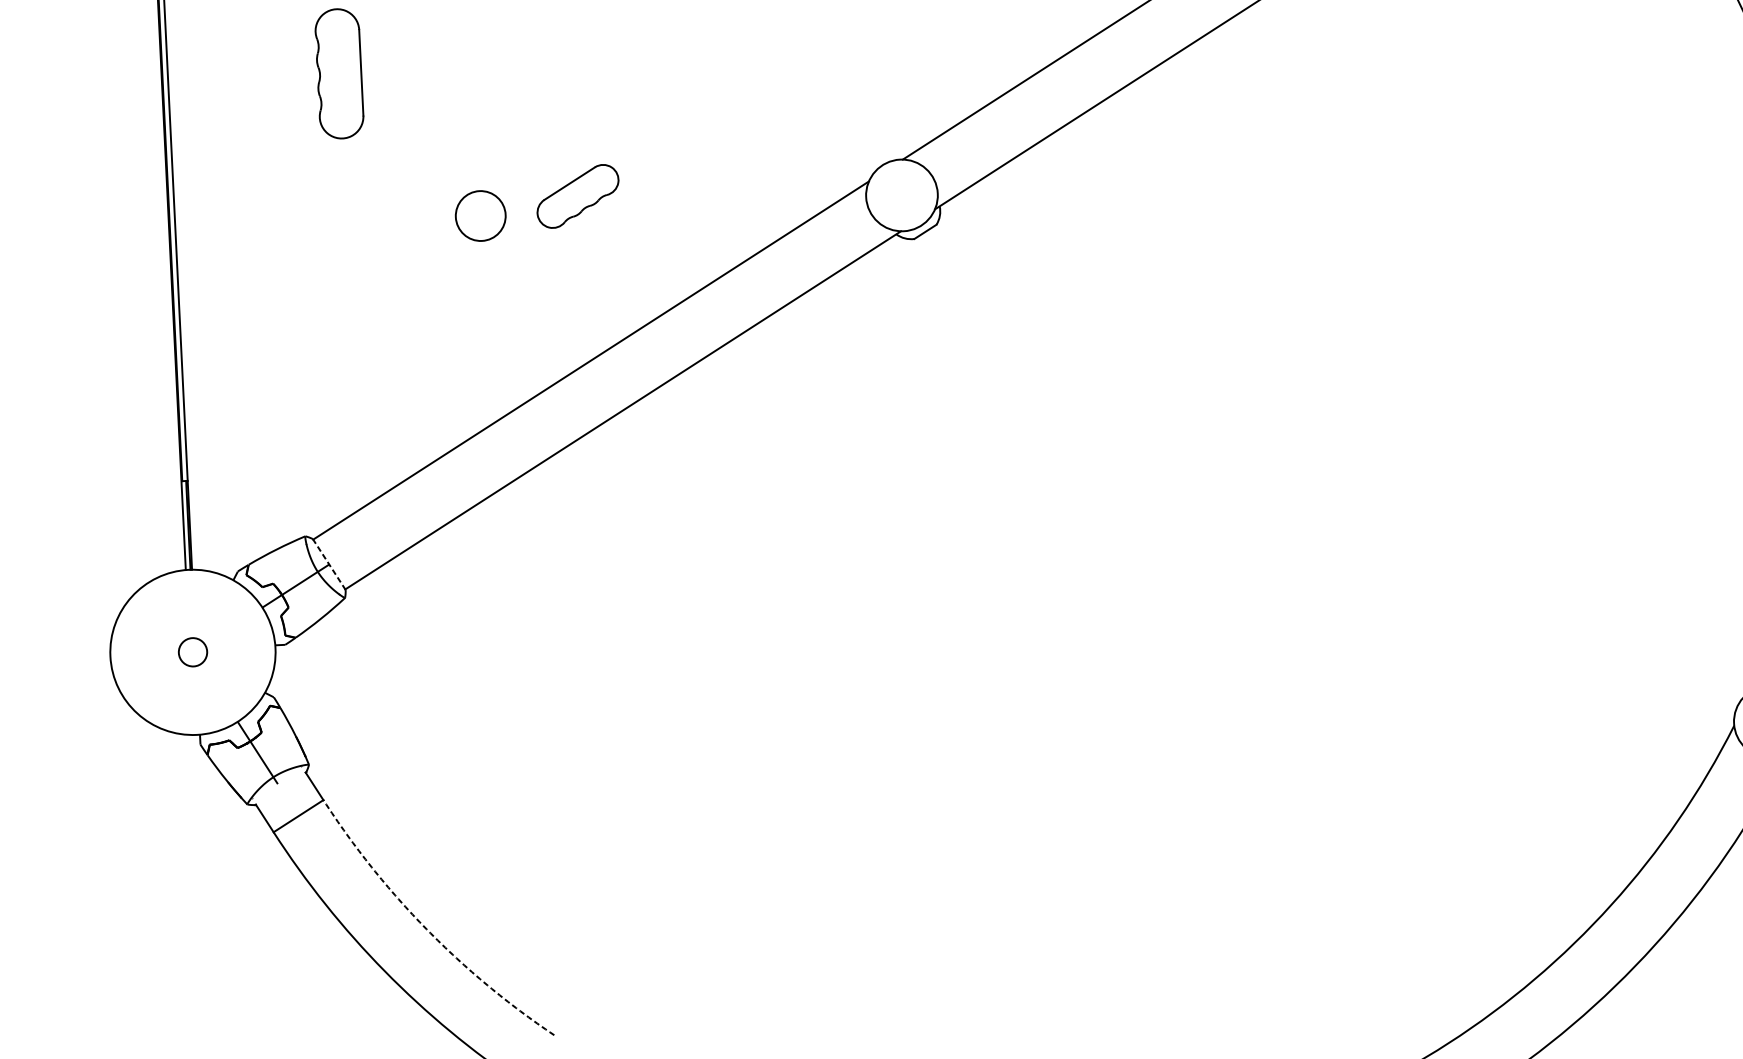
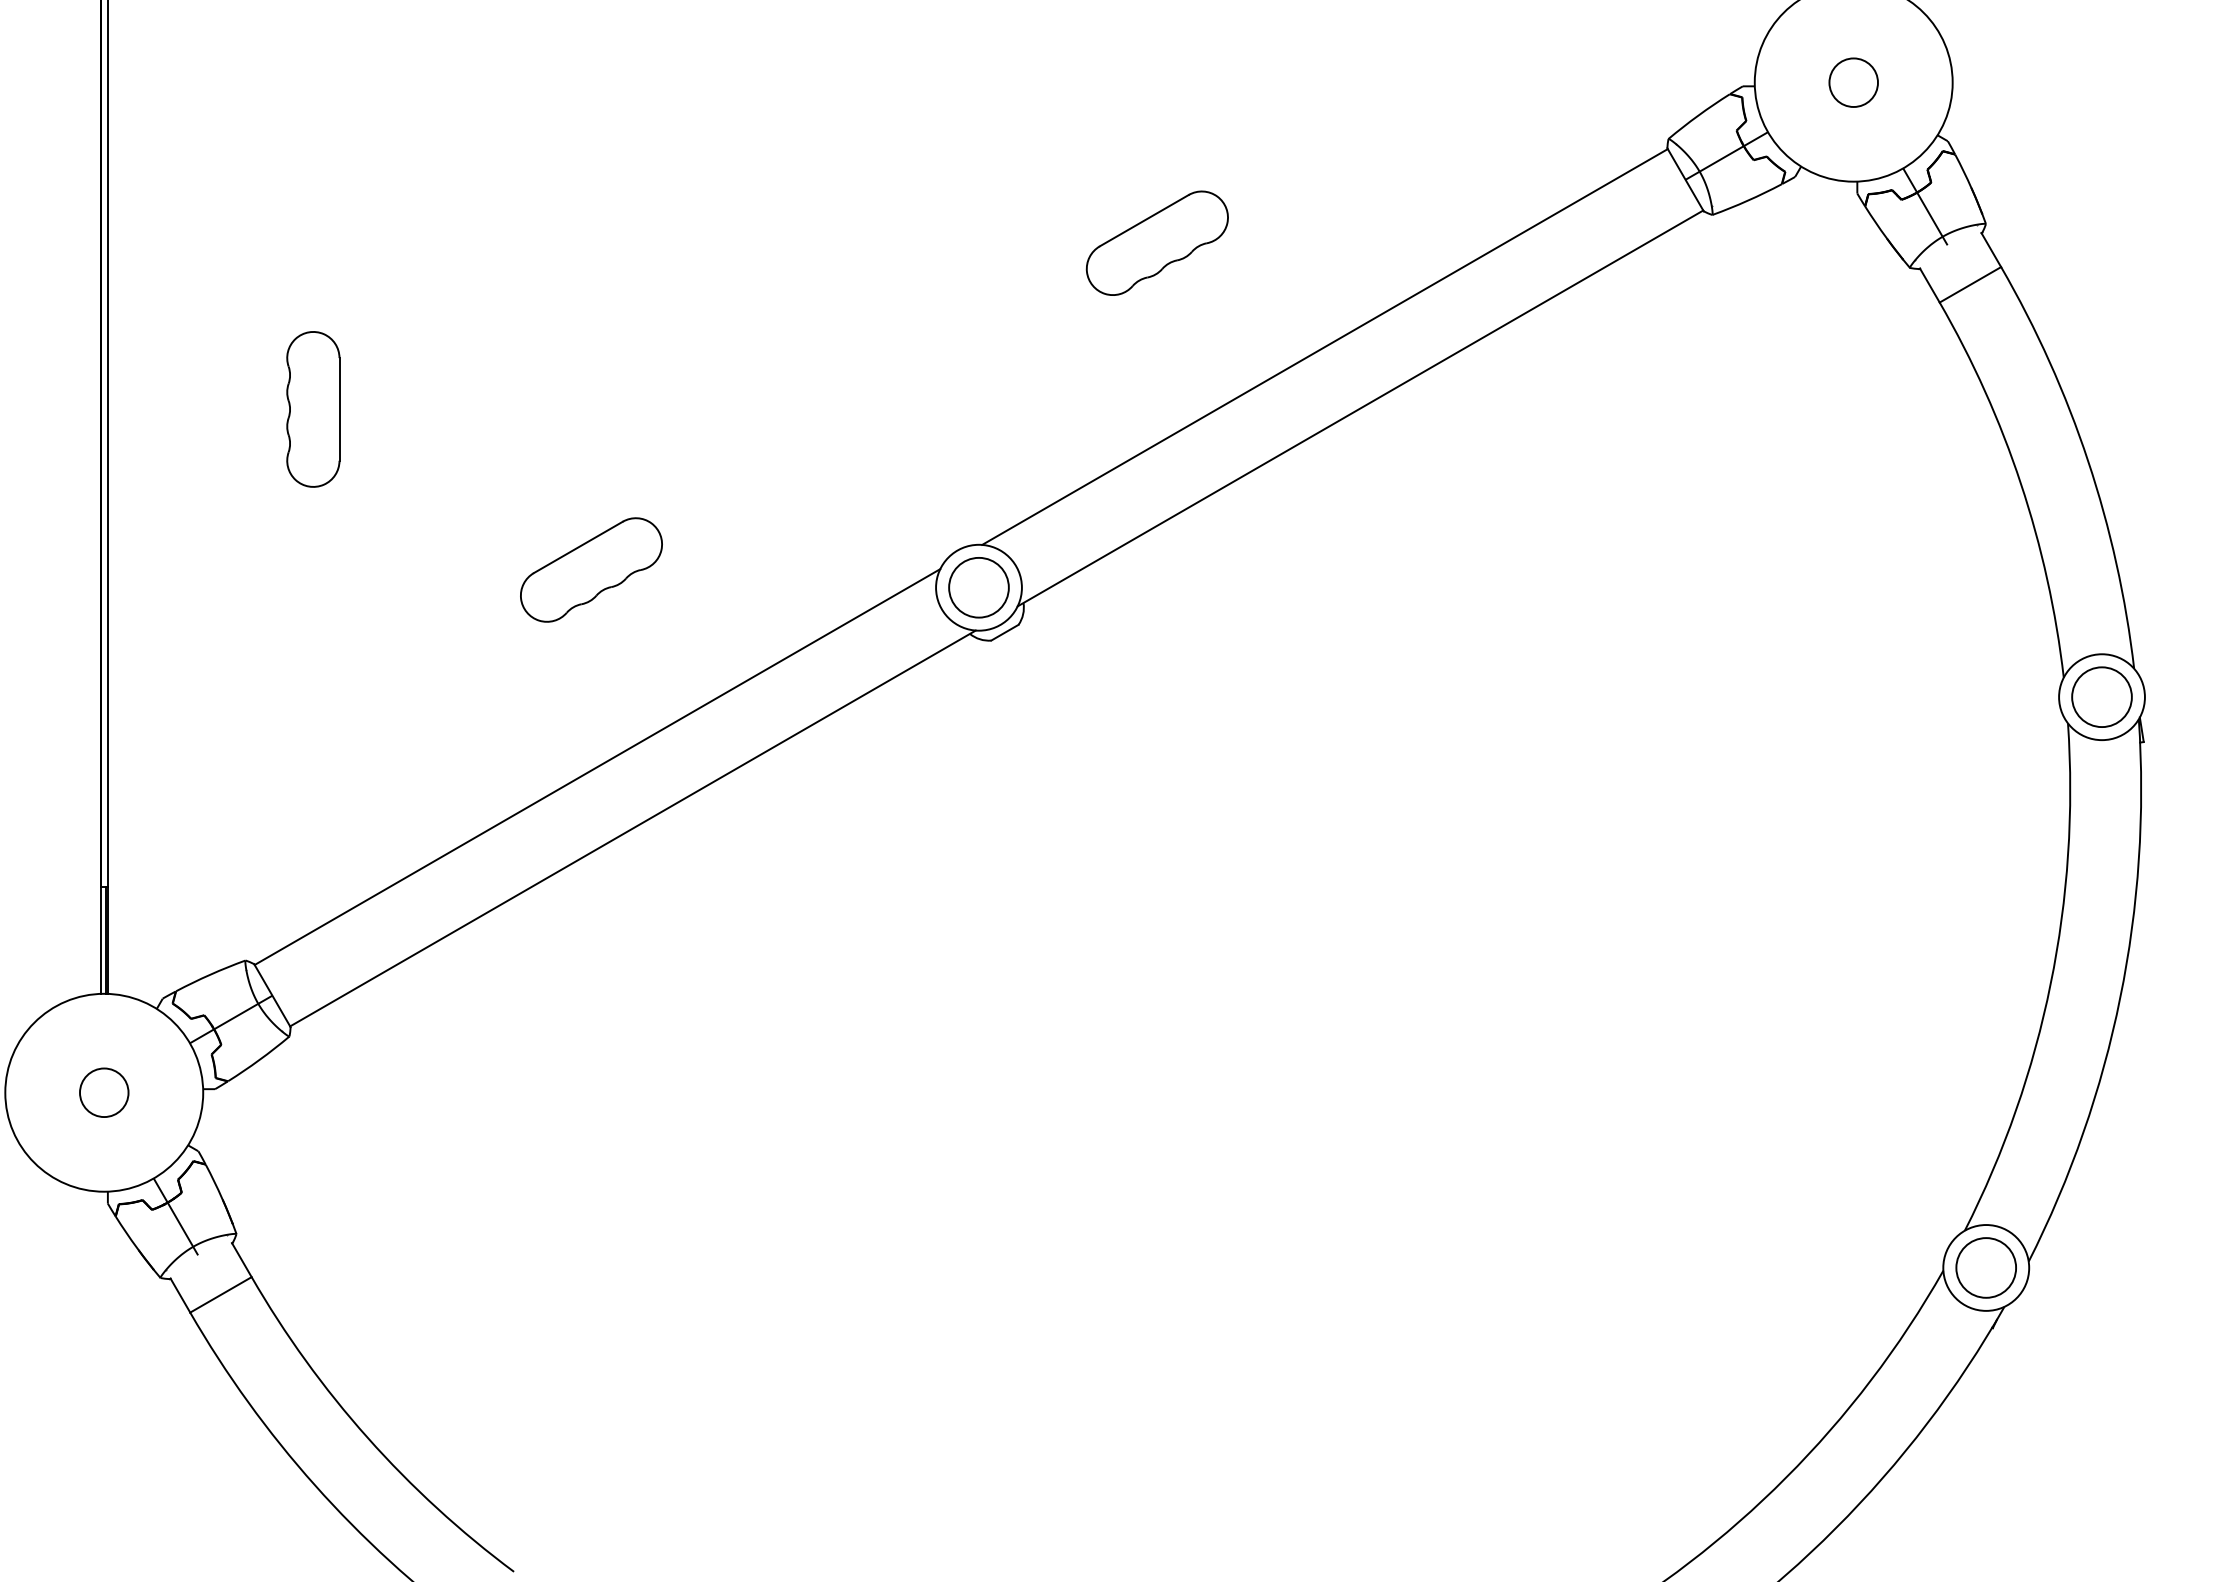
part: (578, 196) -> (591, 569), size x1.43
circle: (480, 215) -> (978, 587), moved
line: (329, 564) -> (272, 995), dashed -> solid
circle: (193, 652) -> (104, 1092), size x1.43
arc: (426, 929) -> (367, 1437), dashed -> solid

